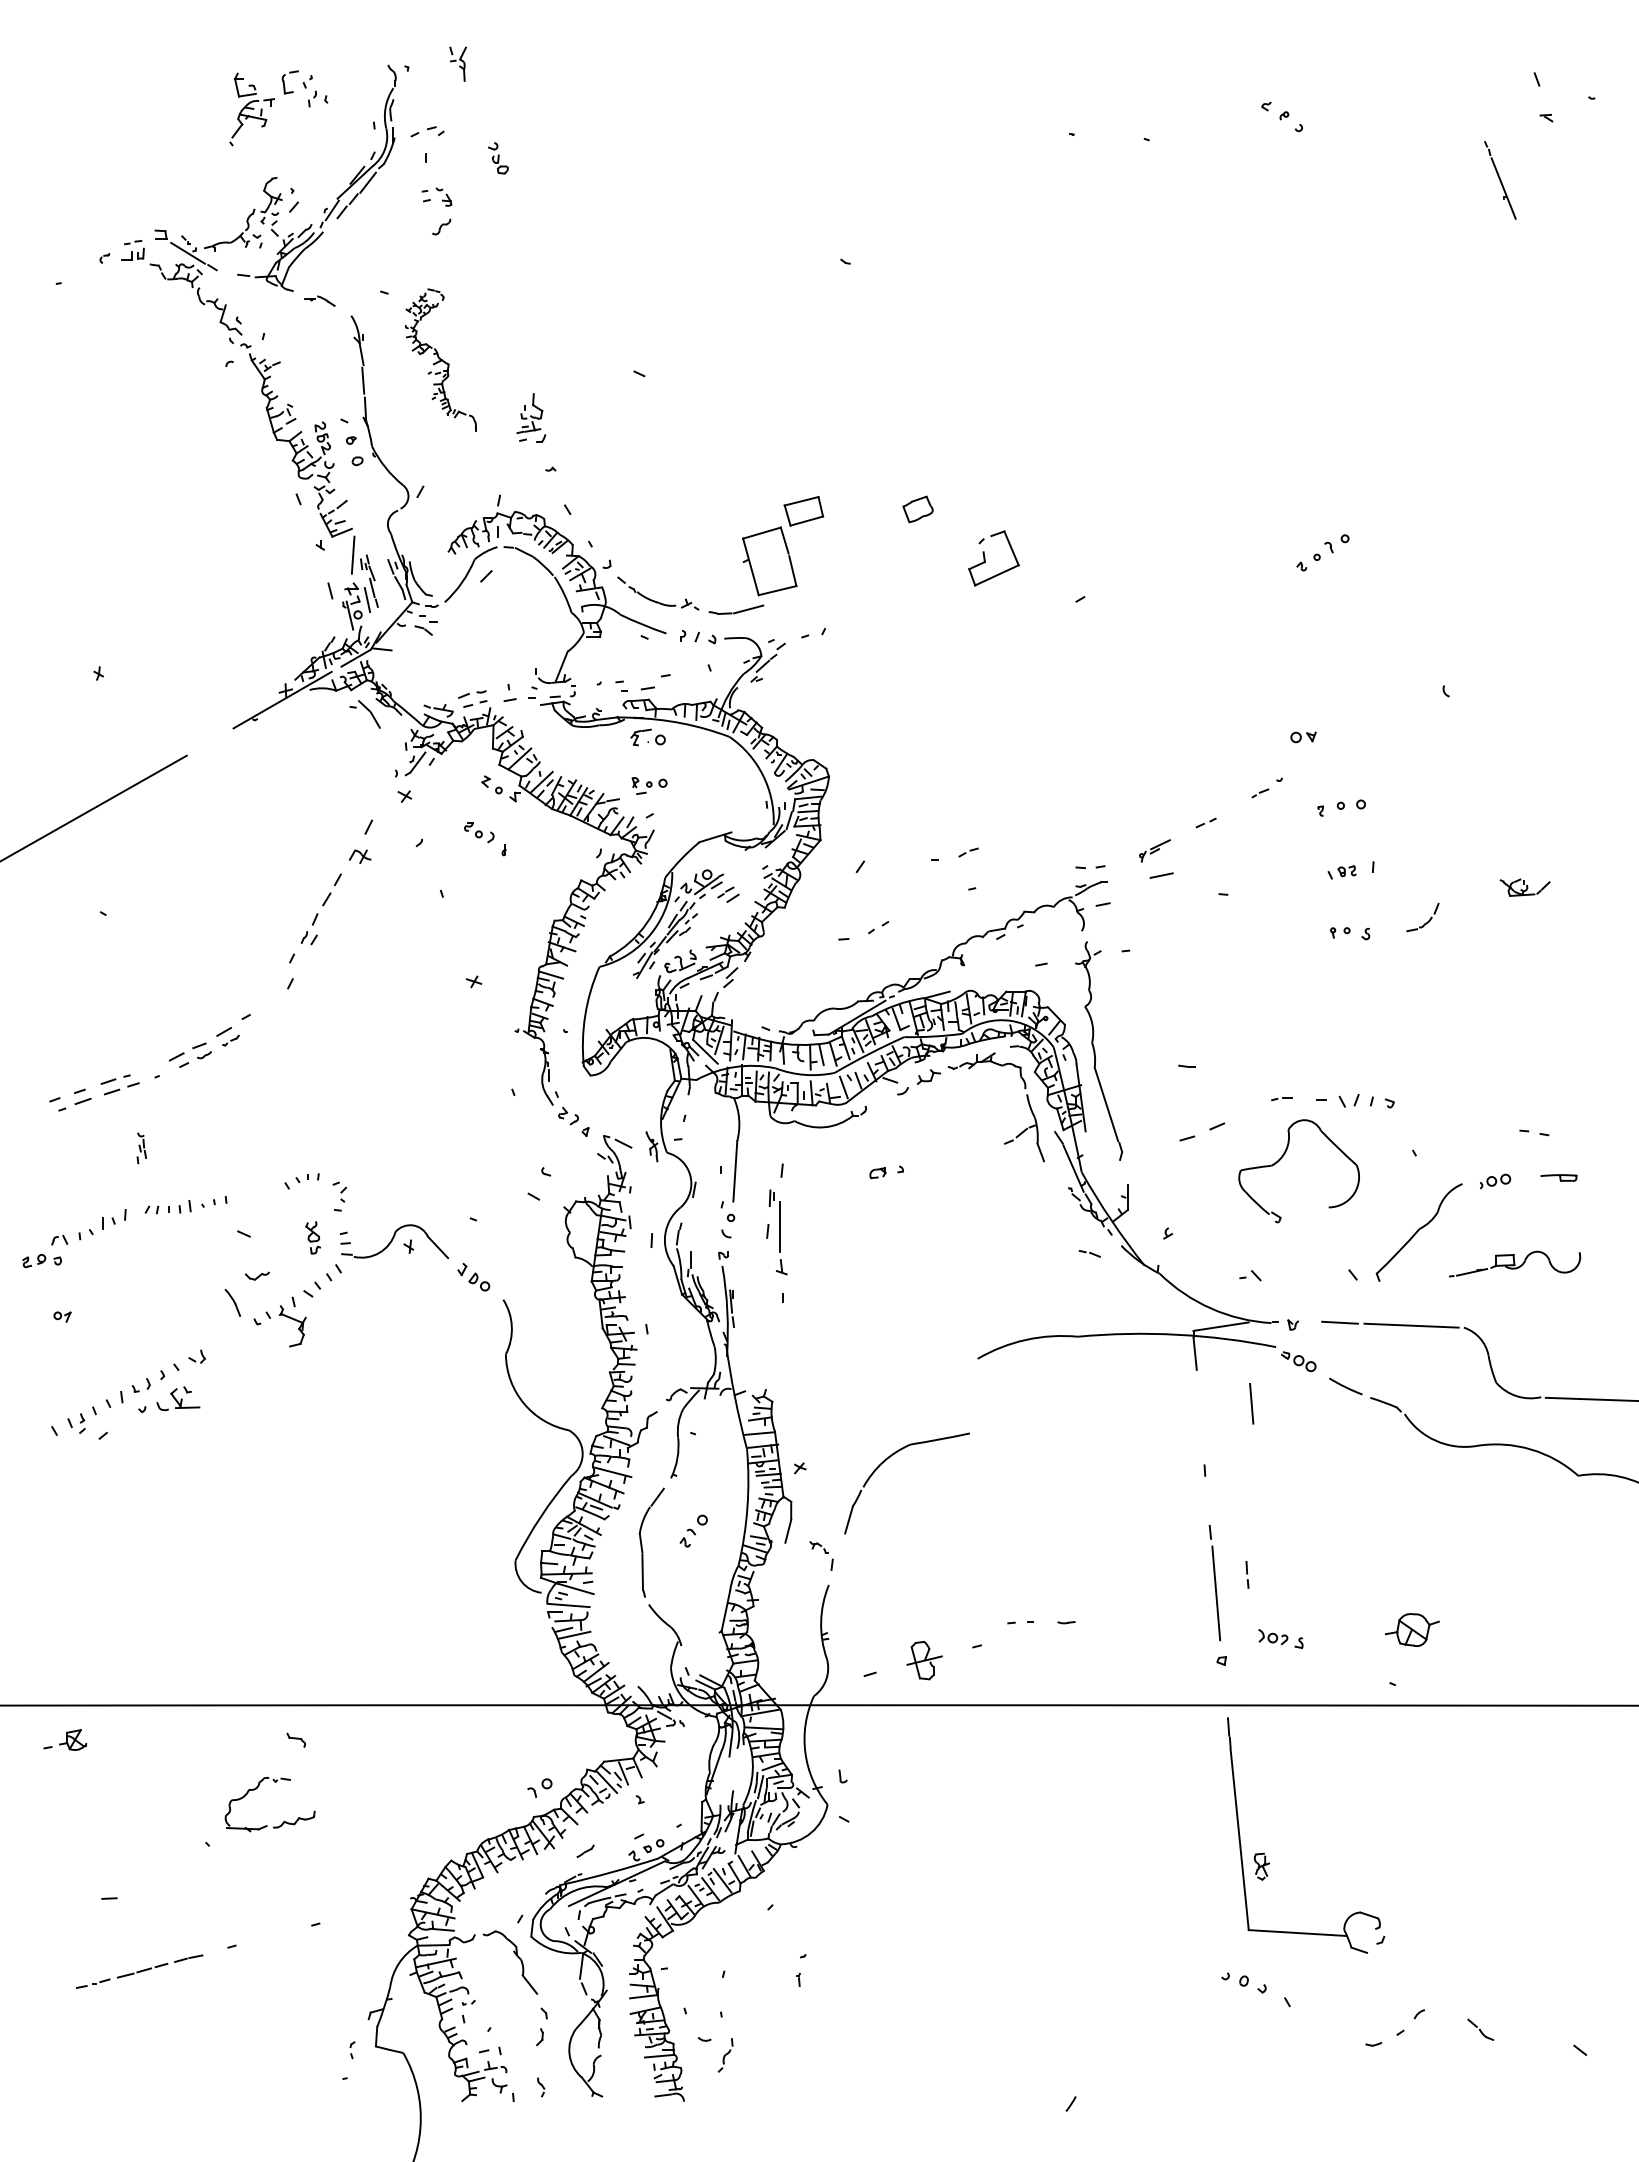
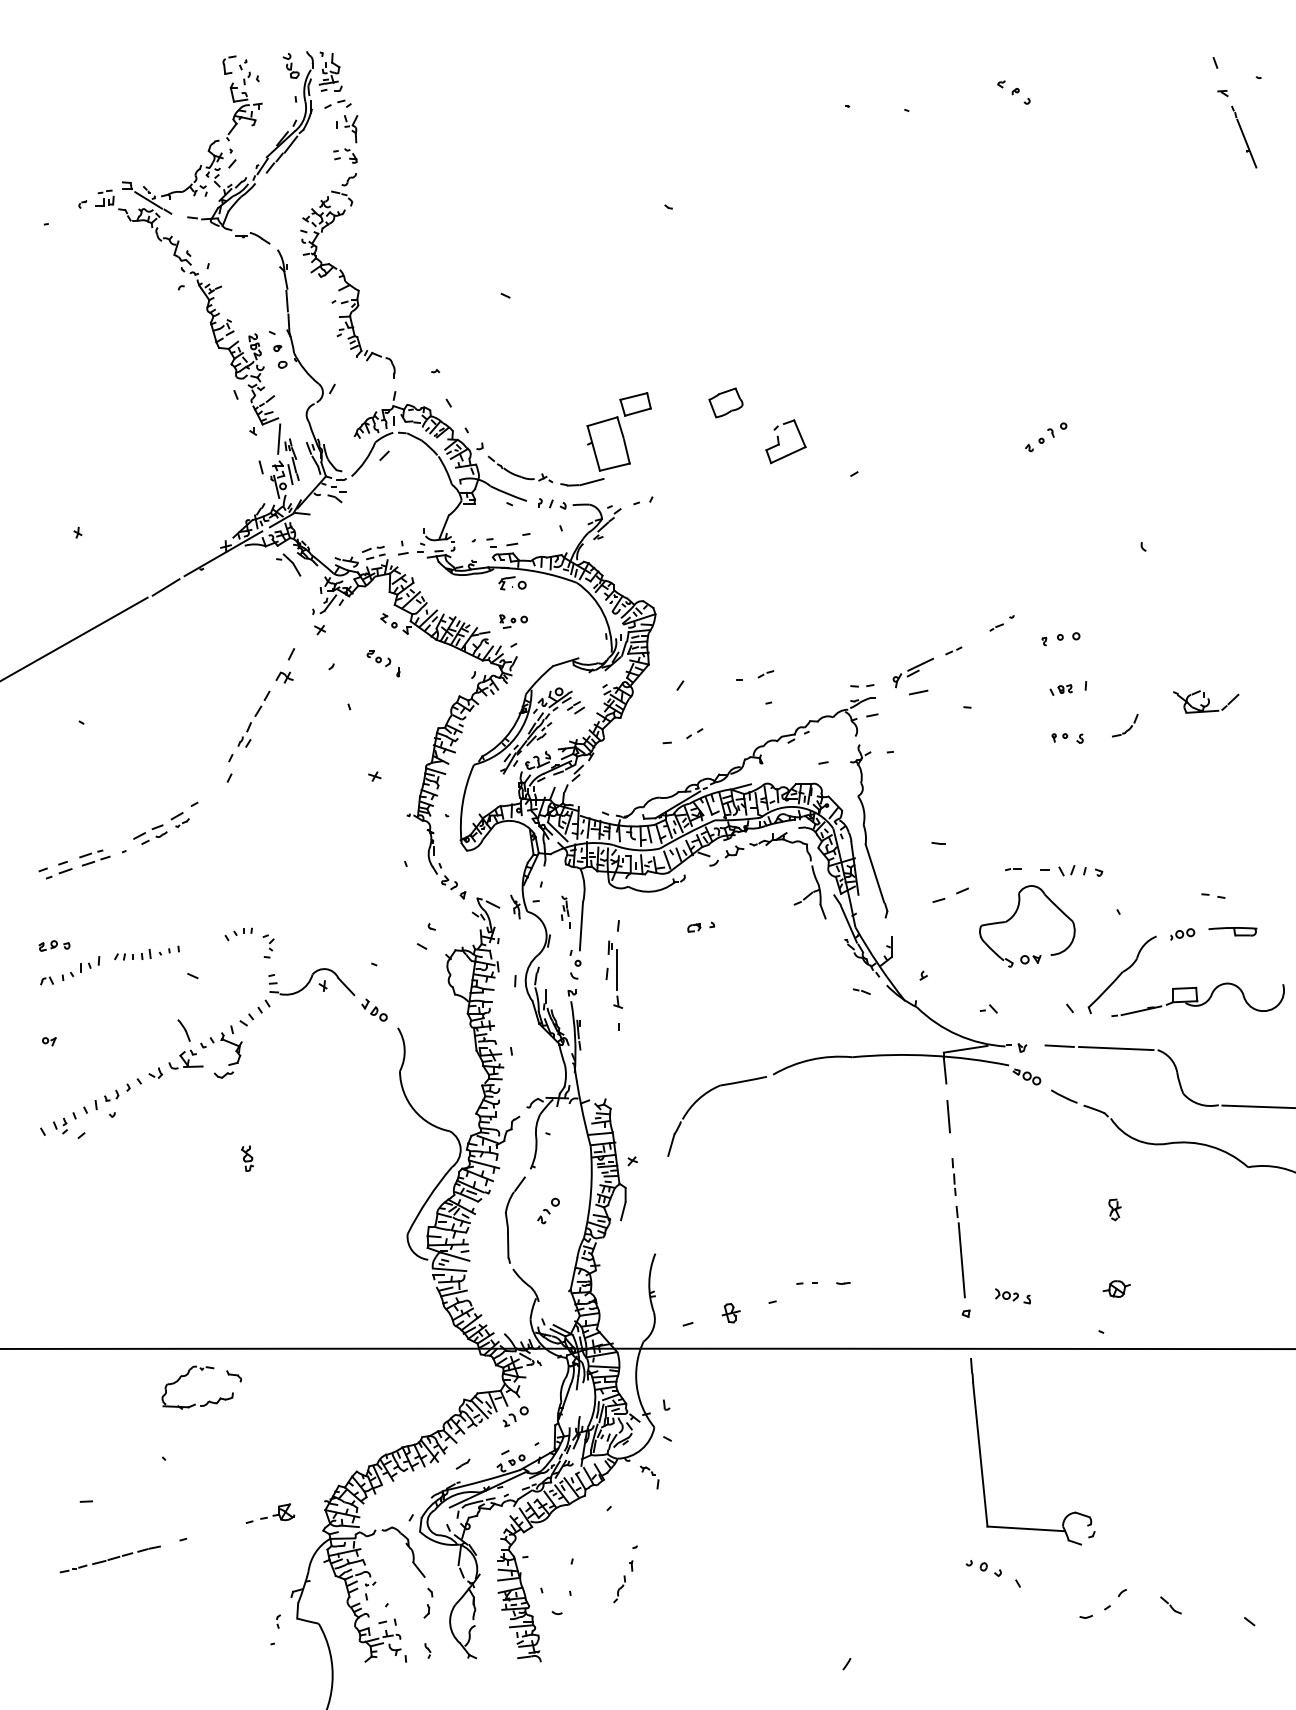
part: (457, 63) -> (350, 128), moved
part: (251, 109) -> (243, 111), moved
part: (498, 158) -> (291, 66), moved
part: (1500, 180) -> (1244, 137), moved
part: (319, 300) -> (252, 237), size x1.43
part: (440, 359) -> (348, 284), size x1.67
part: (531, 417) -> (330, 72), moved
part: (917, 509) -> (725, 403), size x1.43
part: (1303, 737) -> (1030, 959), moved
line: (210, 742) -> (166, 587), added
part: (1154, 850) -> (912, 672), size x1.67
part: (1524, 887) -> (1205, 701), size x1.67
part: (141, 1148) -> (564, 908), moved
part: (1558, 1177) -> (1232, 931), size x1.67
part: (312, 1237) -> (247, 1158), moved
part: (41, 1261) -> (54, 946), moved
part: (1514, 1263) -> (1197, 999), size x1.67
part: (256, 1275) -> (223, 1074), moved
part: (178, 1398) -> (186, 1059), moved
line: (1251, 1403) -> (948, 1116), moved
part: (889, 1458) -> (703, 1096), moved
part: (821, 1555) -> (649, 1477), moved
line: (1247, 1574) -> (954, 1184), moved
part: (1411, 1629) -> (1116, 1288), size x0.62
part: (924, 1659) -> (731, 1312), size x0.62
part: (65, 1739) -> (277, 1511), moved
part: (539, 1787) -> (518, 1413), moved
part: (256, 1789) -> (186, 1375), moved
part: (1261, 1866) -> (1114, 1209), moved
part: (725, 2055) -> (619, 1589), moved

